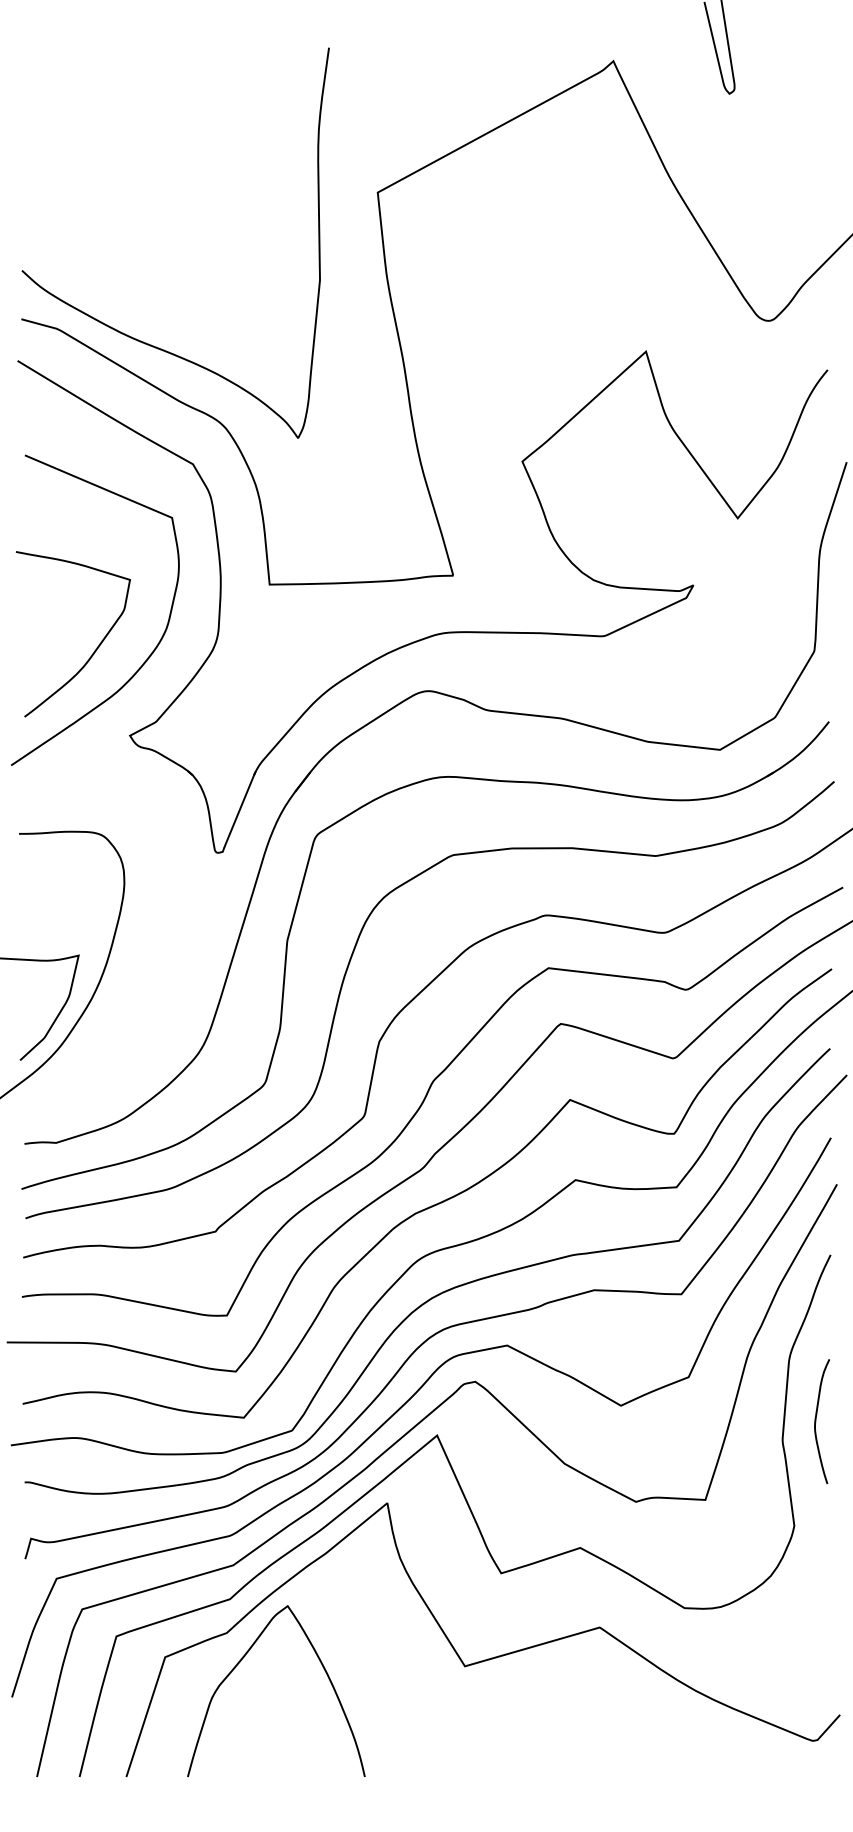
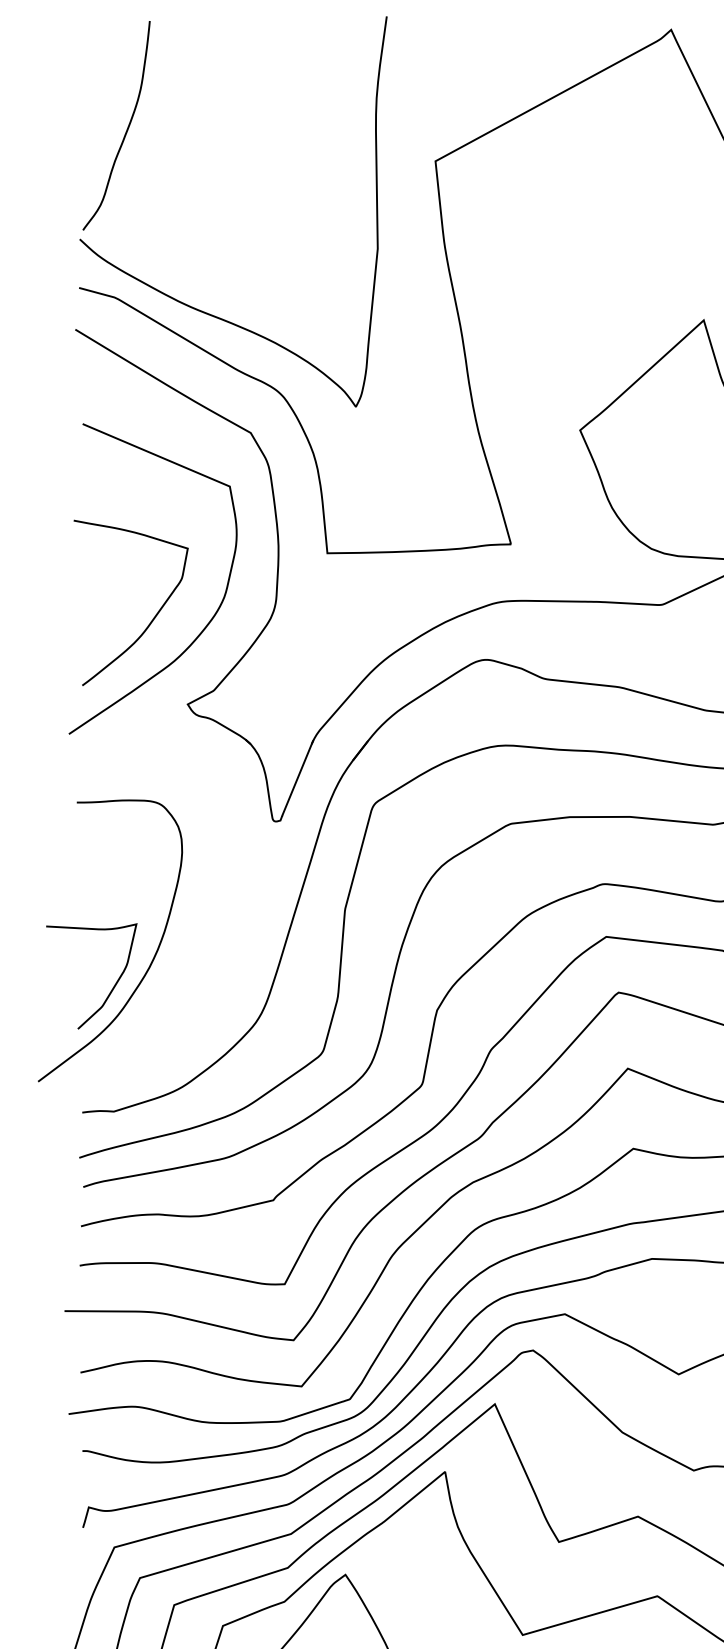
curve: (69, 158) -> (127, 127), added

